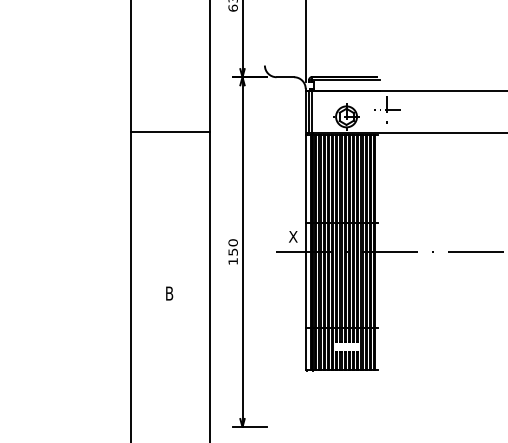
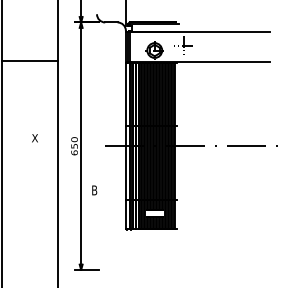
text: (293, 236) -> (35, 138), moved
text: (232, 261) -> (74, 152), 150 -> 650
text: (169, 293) -> (94, 190), moved

